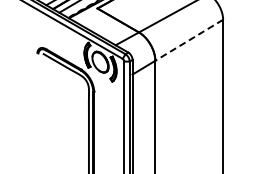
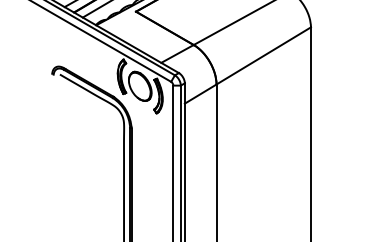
line: (189, 40) -> (264, 56), dashed -> solid

